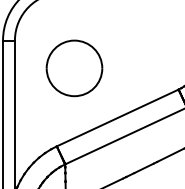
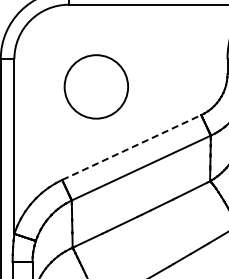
part: (73, 68) -> (95, 86), moved
line: (117, 117) -> (131, 147), solid -> dashed

